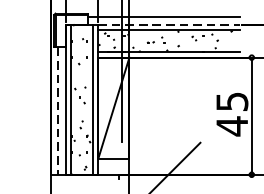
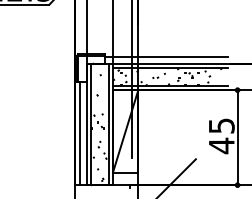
line: (169, 24) -> (170, 63), dashed -> solid
line: (58, 111) -> (80, 133), dashed -> solid

